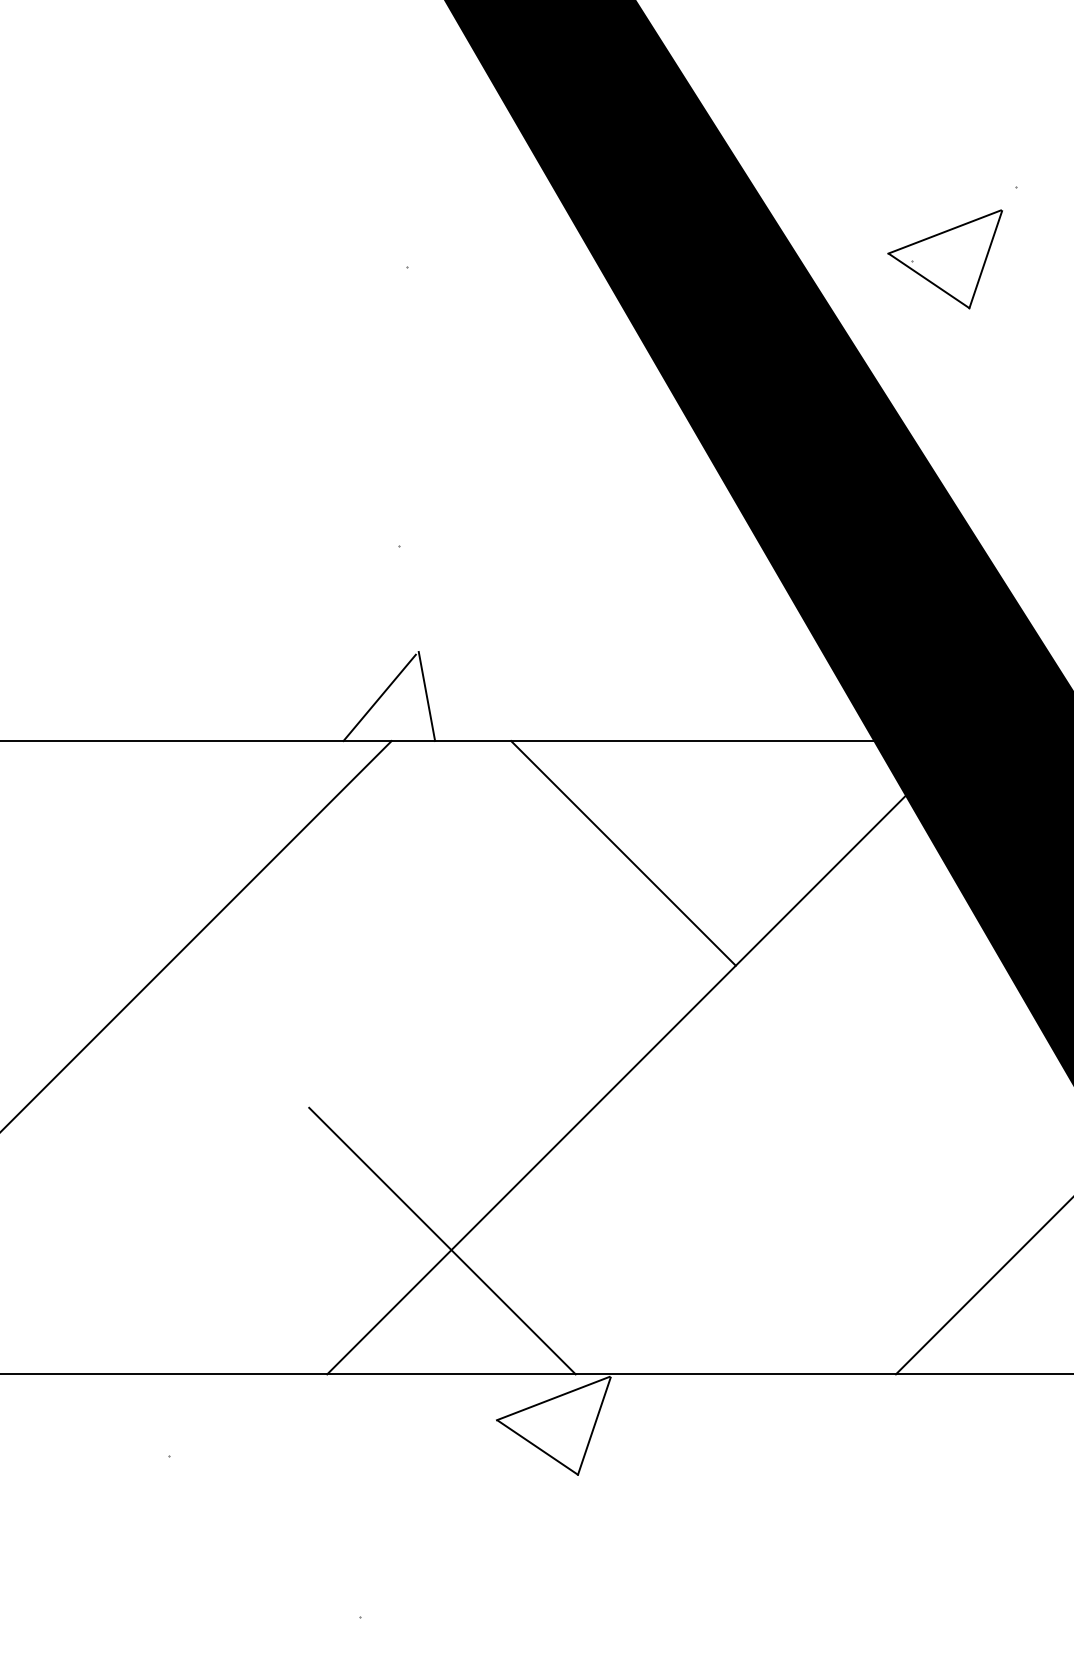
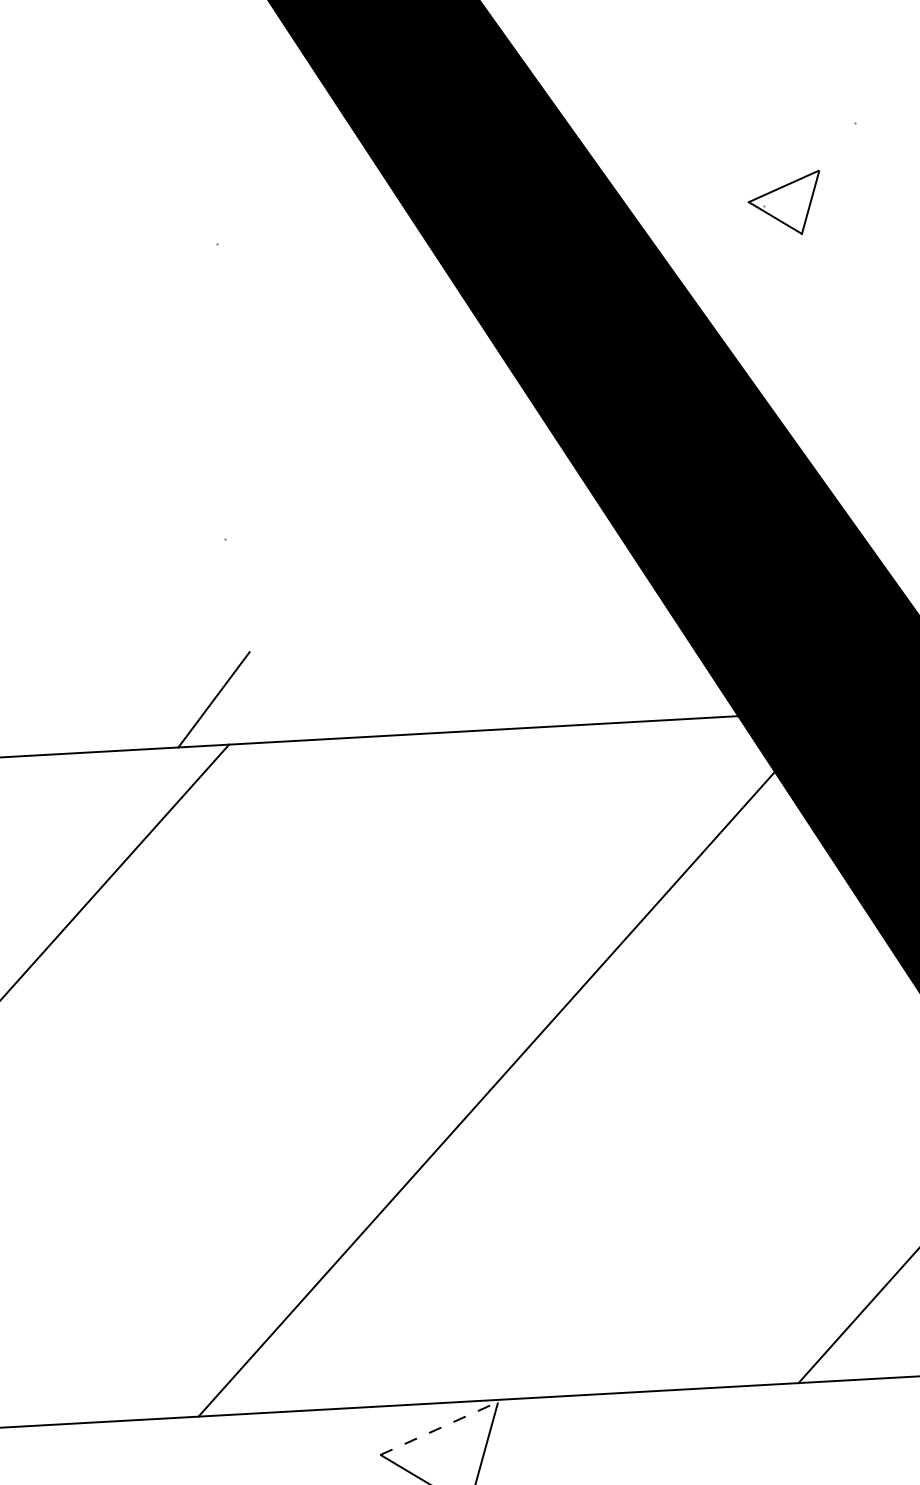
part: (945, 259) -> (785, 203), size x0.6
line: (426, 696) -> (263, 695), removed
line: (623, 853) -> (480, 849), removed
line: (442, 1240) -> (312, 1268), removed
line: (553, 1398) -> (438, 1428), solid -> dashed

